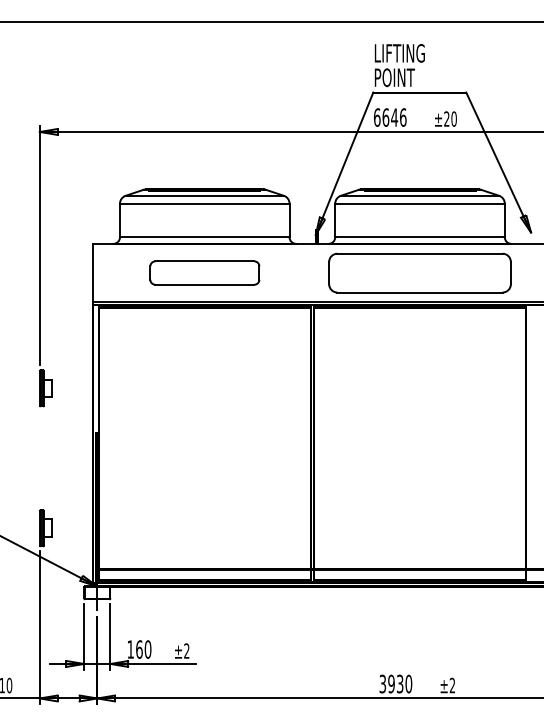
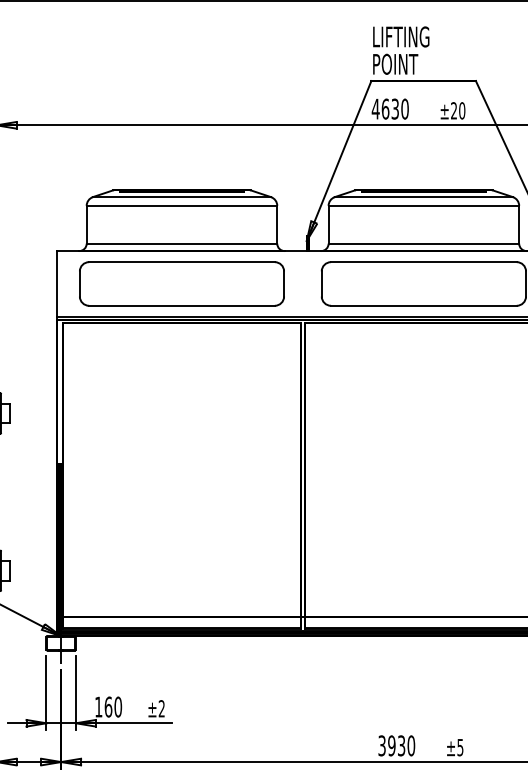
text: (389, 117) -> (389, 109), 6646 -> 4630
part: (204, 272) -> (181, 283), size x1.67
text: (452, 685) -> (460, 747), ±2 -> ±5

